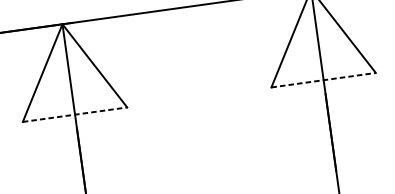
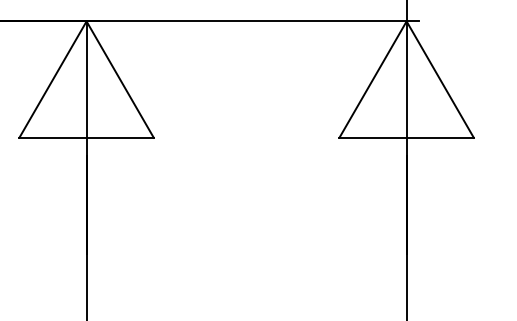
line: (324, 79) -> (407, 137), dashed -> solid
line: (75, 114) -> (87, 137), dashed -> solid

